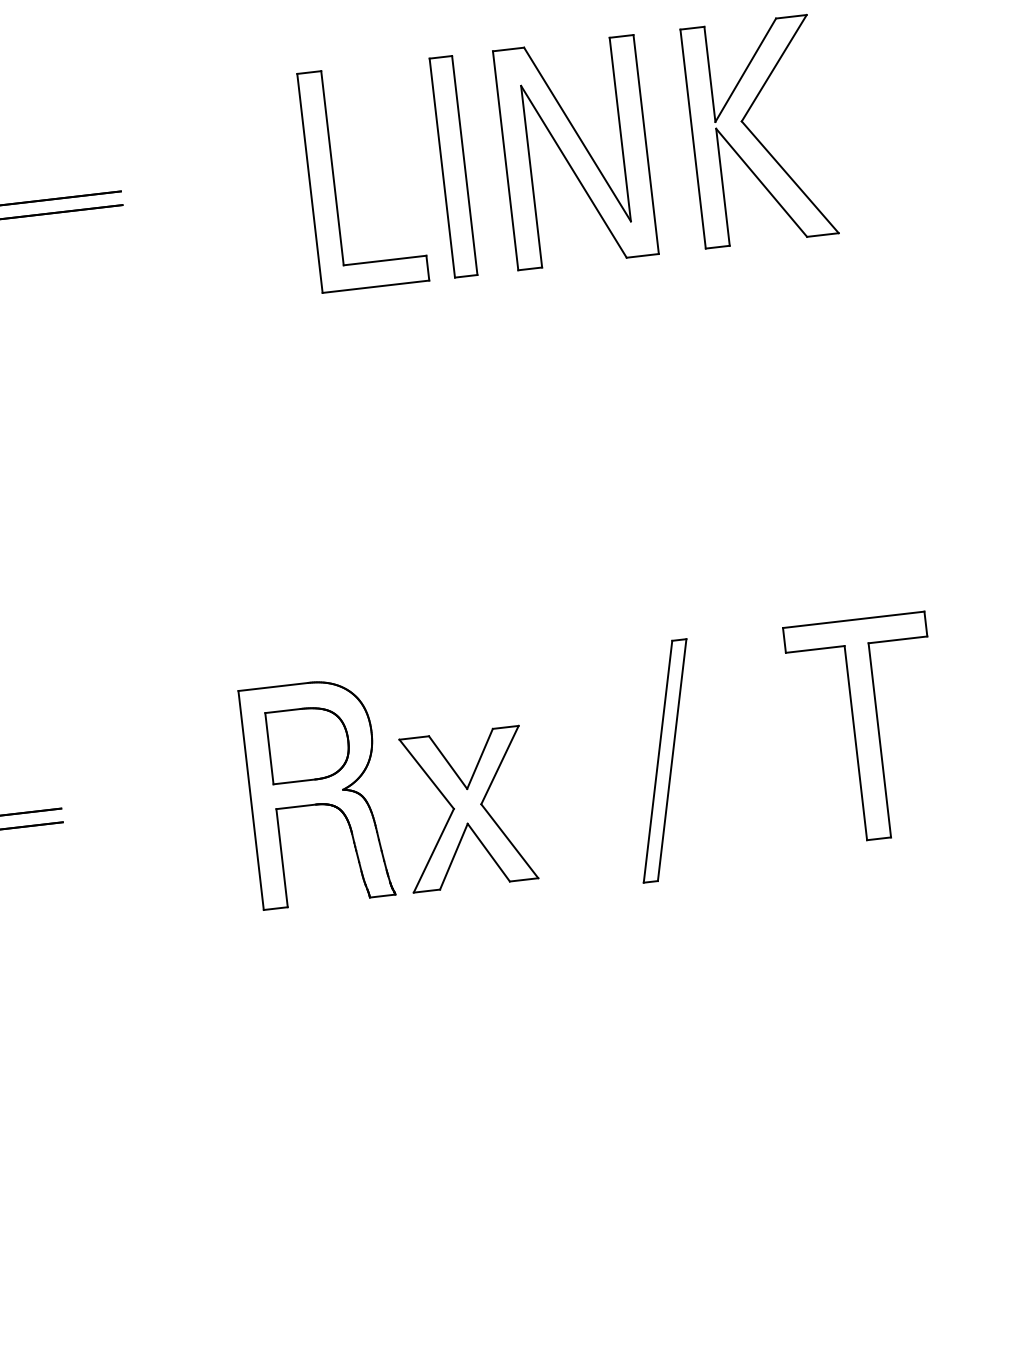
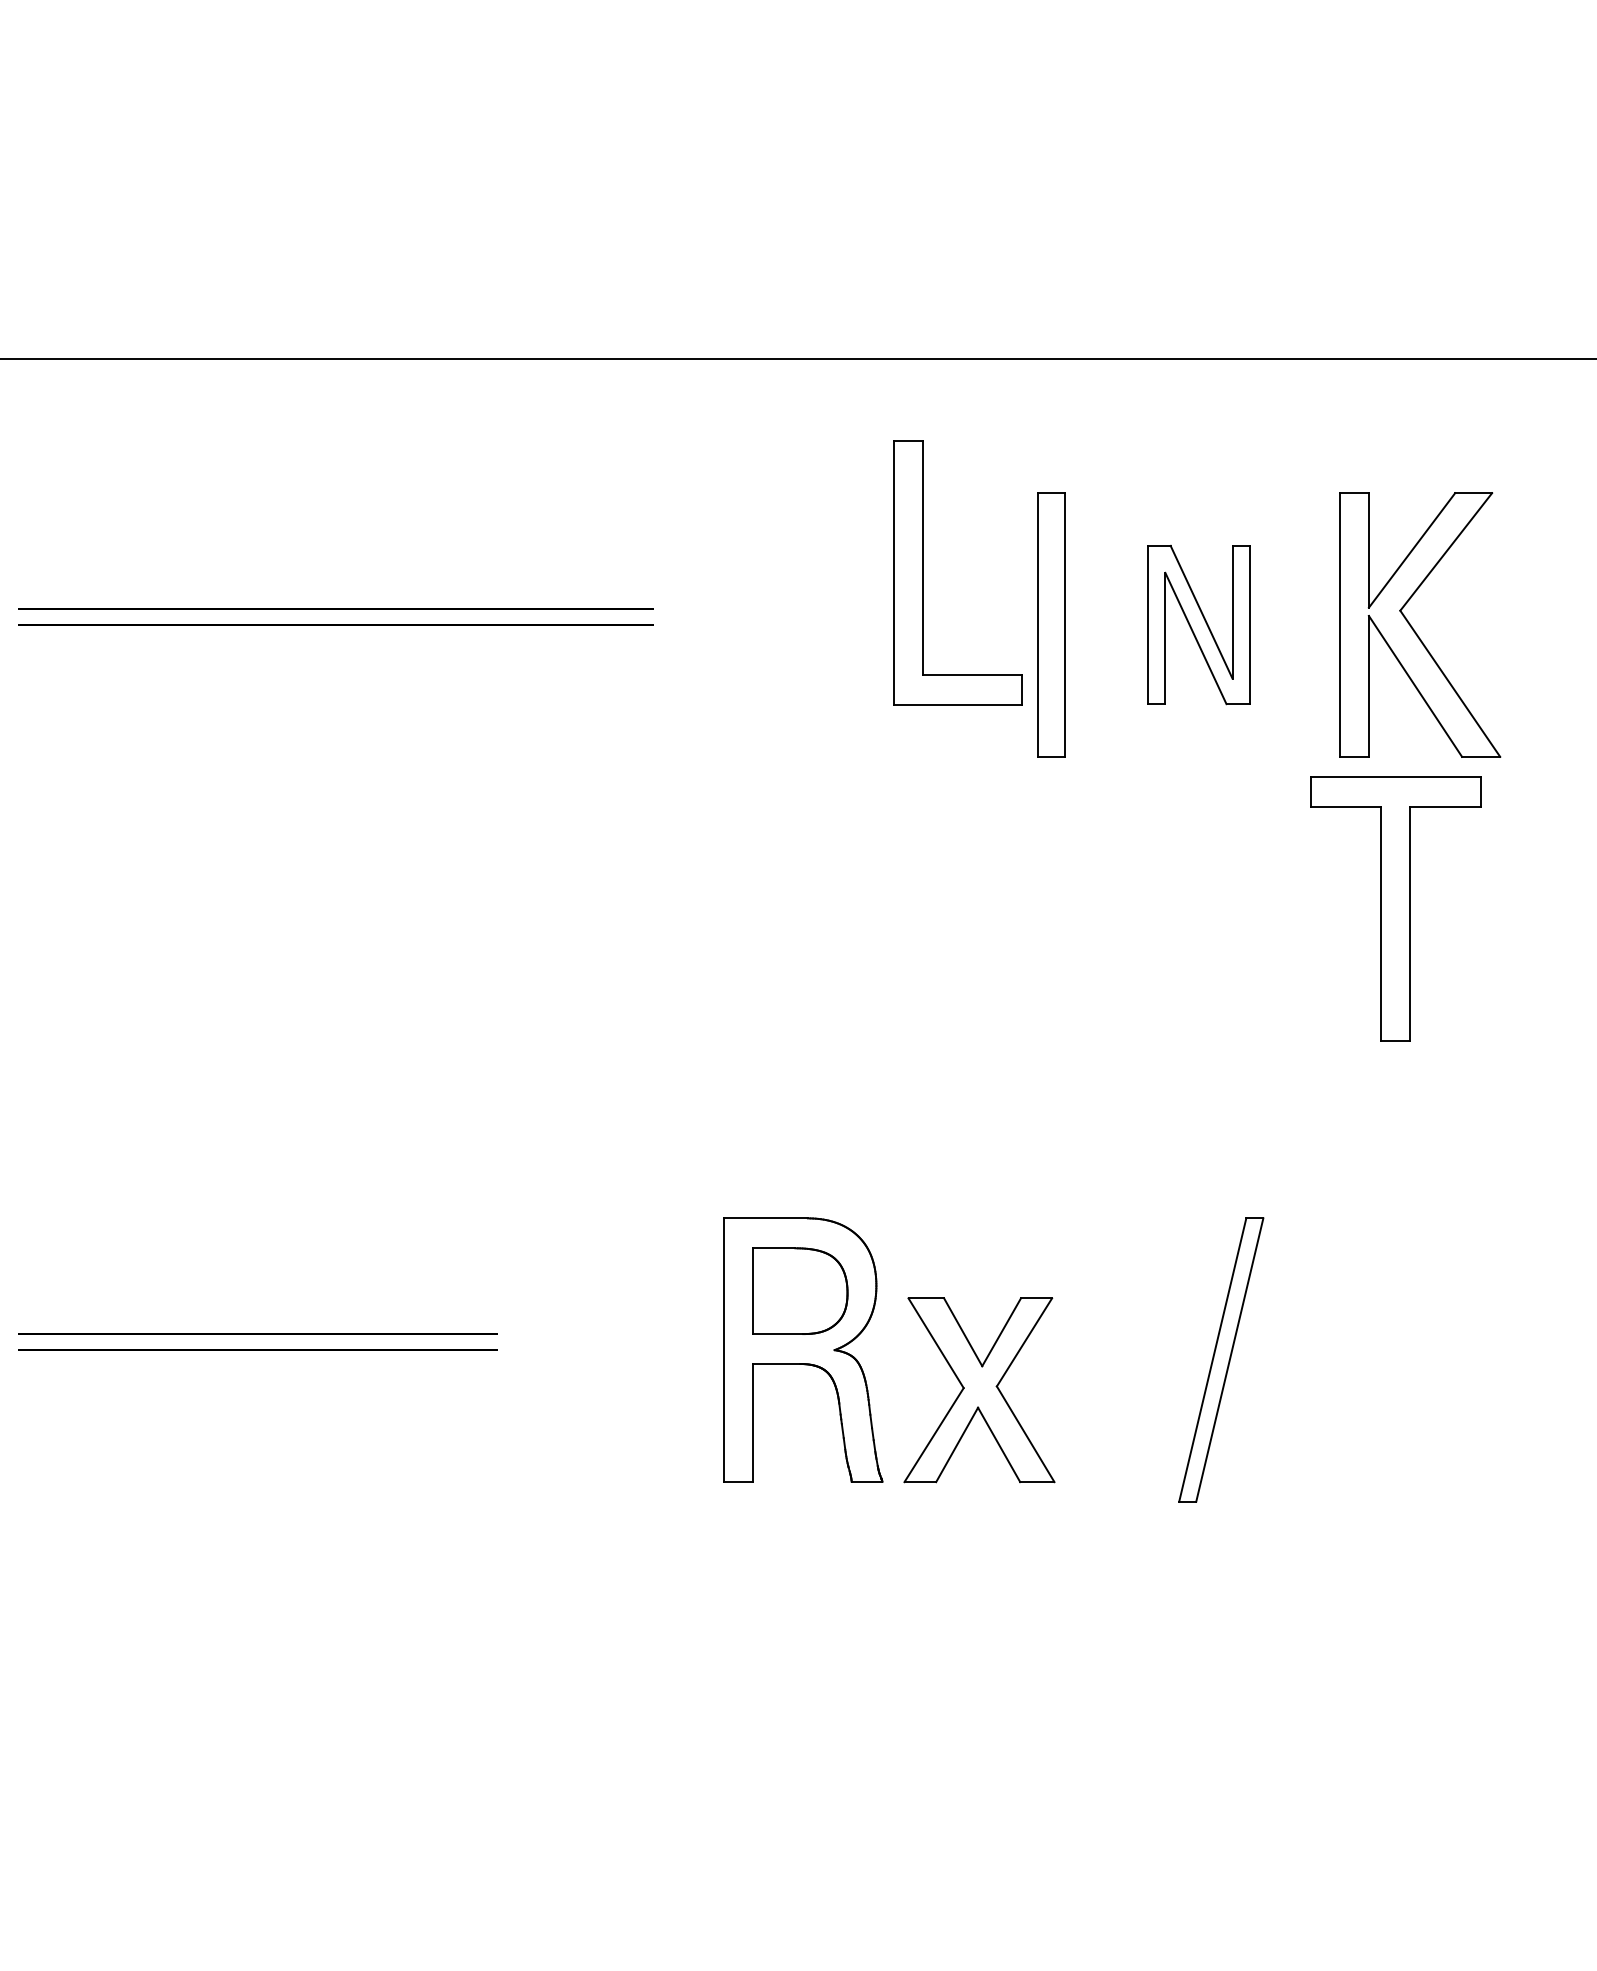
part: (575, 152) -> (1198, 624), size x0.6
part: (334, 180) -> (923, 572), moved
part: (866, 728) -> (1395, 908), moved

